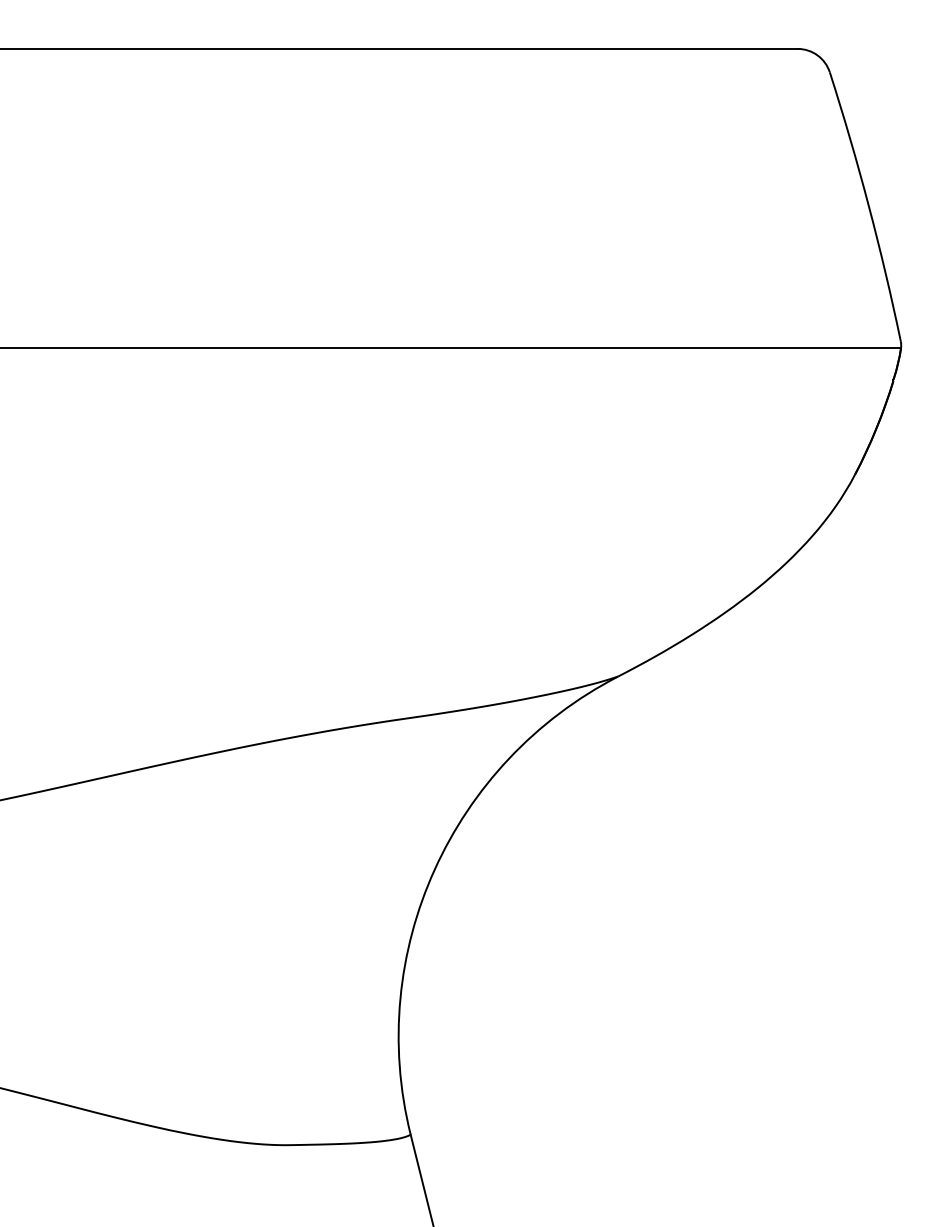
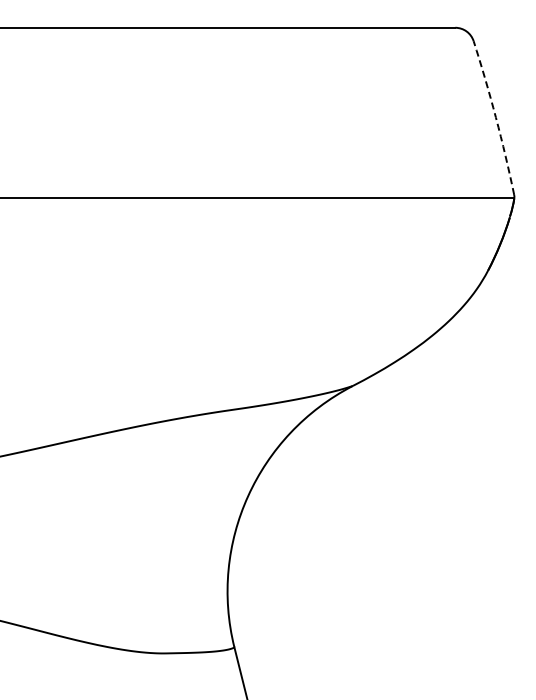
arc: (868, 206) -> (495, 117), solid -> dashed

